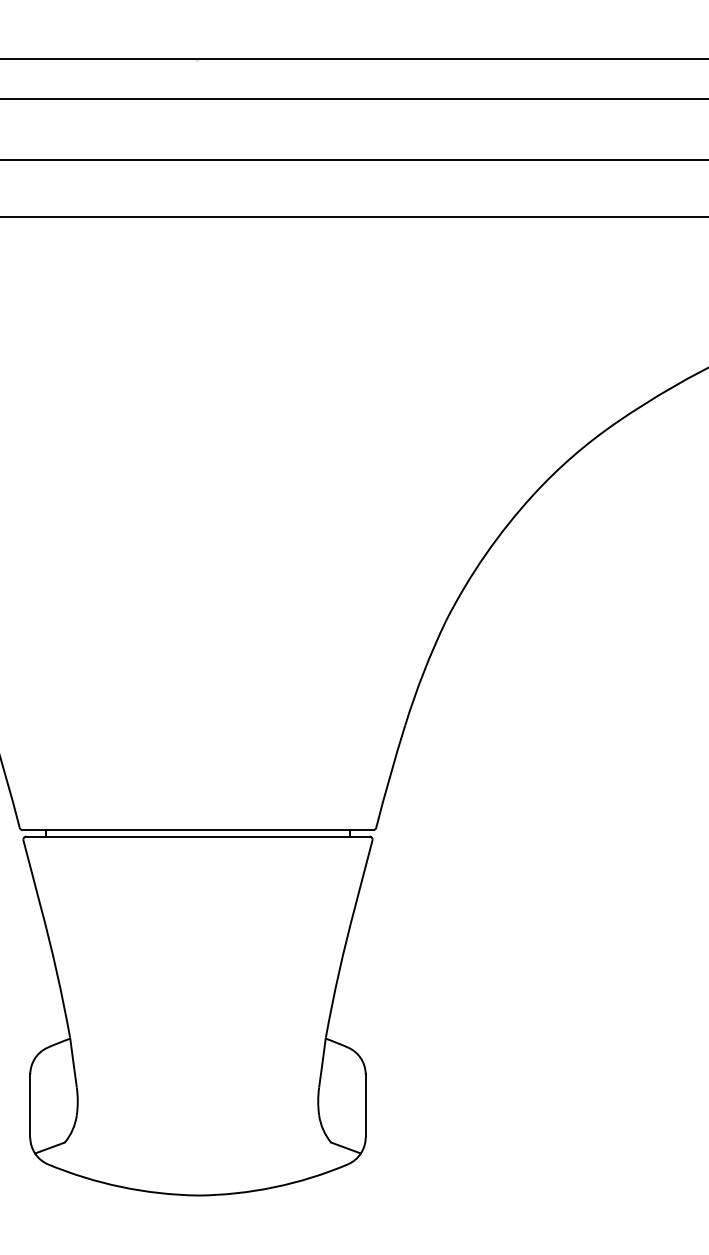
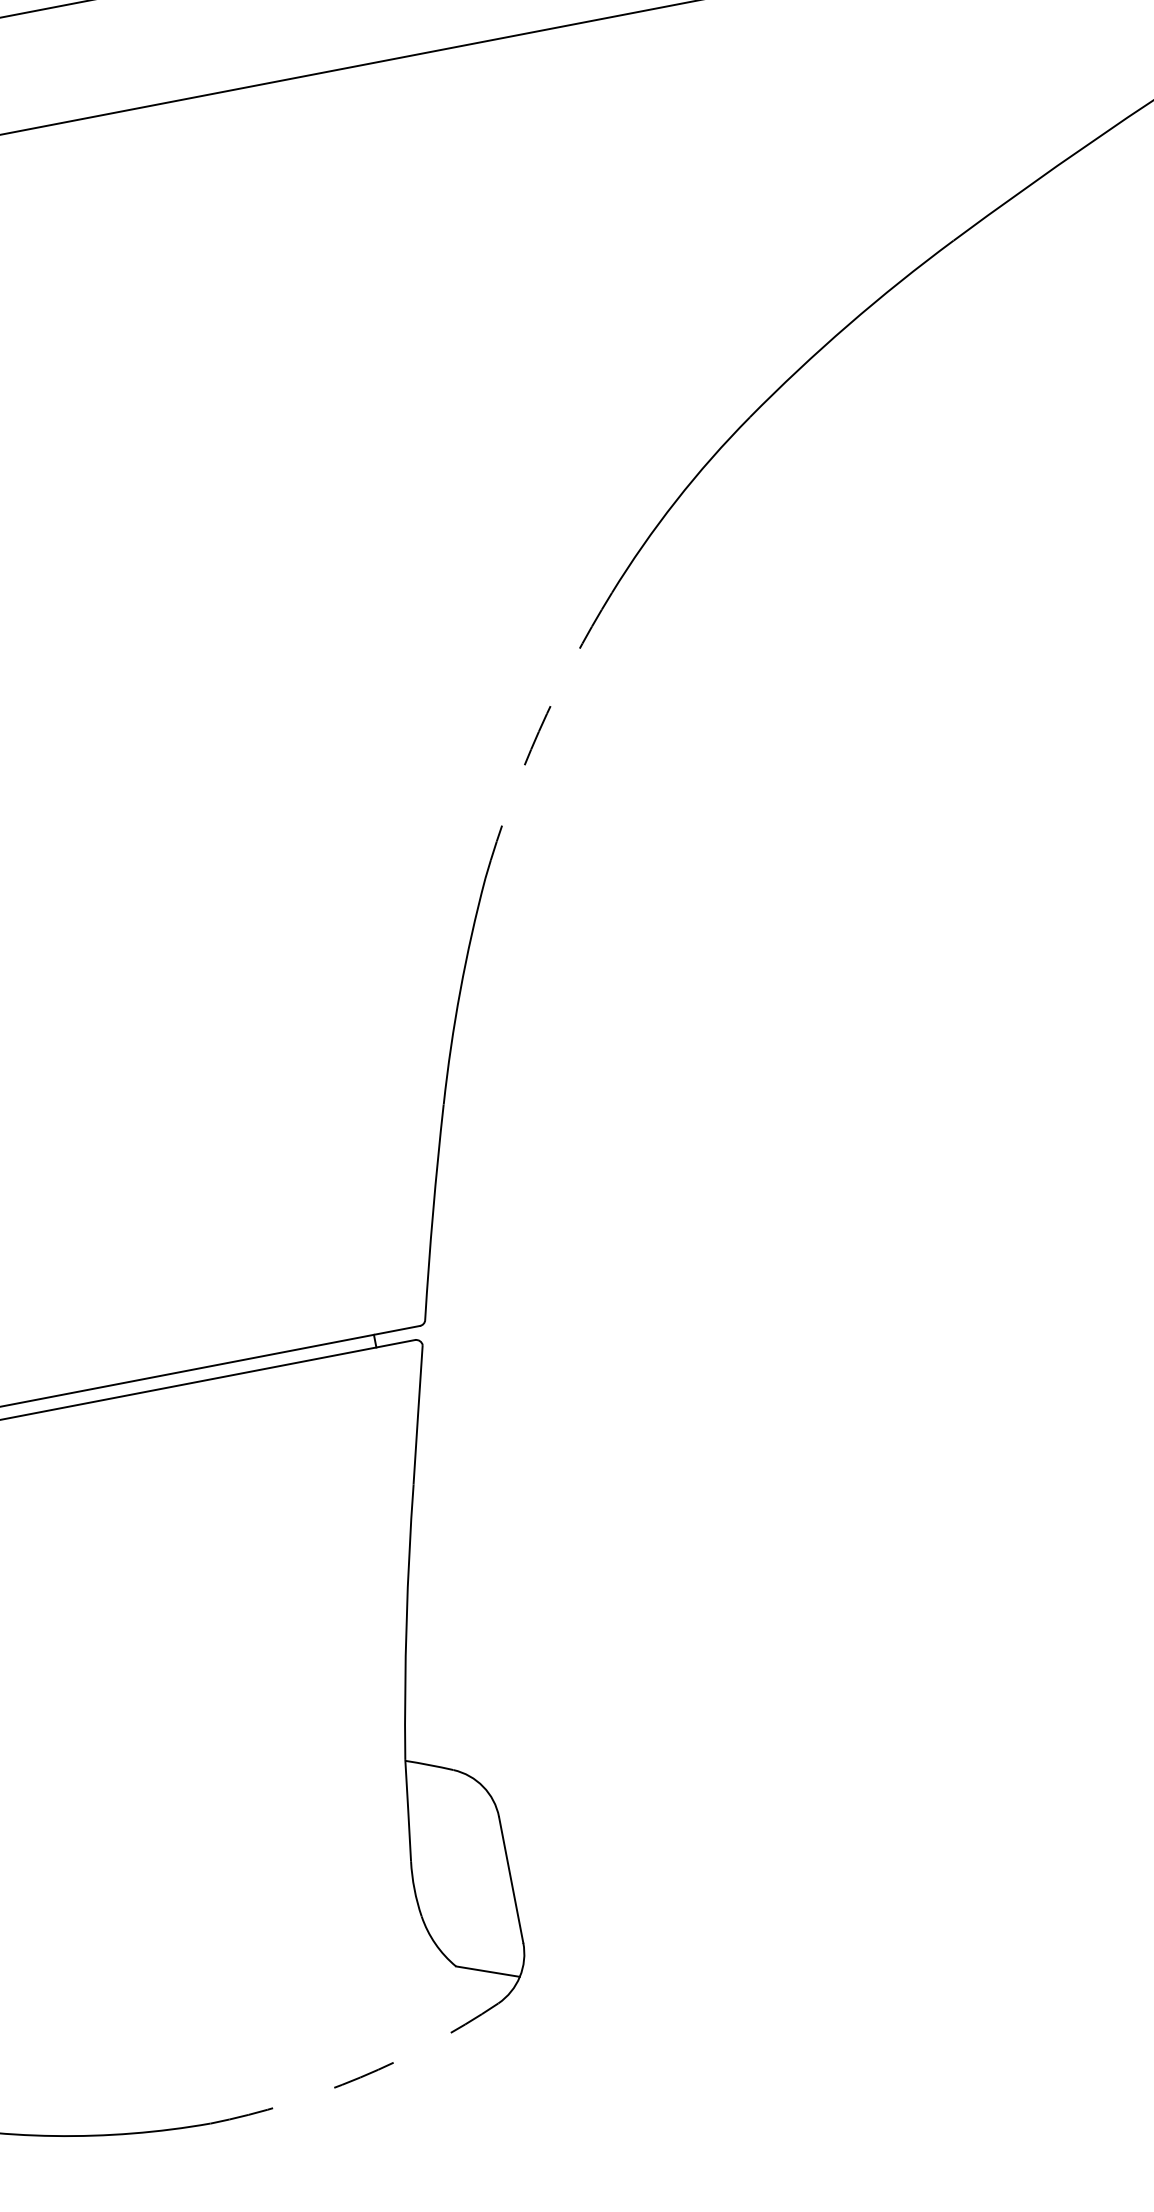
arc: (485, 554) -> (538, 731), solid -> dashed
arc: (274, 1187) -> (360, 2078), solid -> dashed

